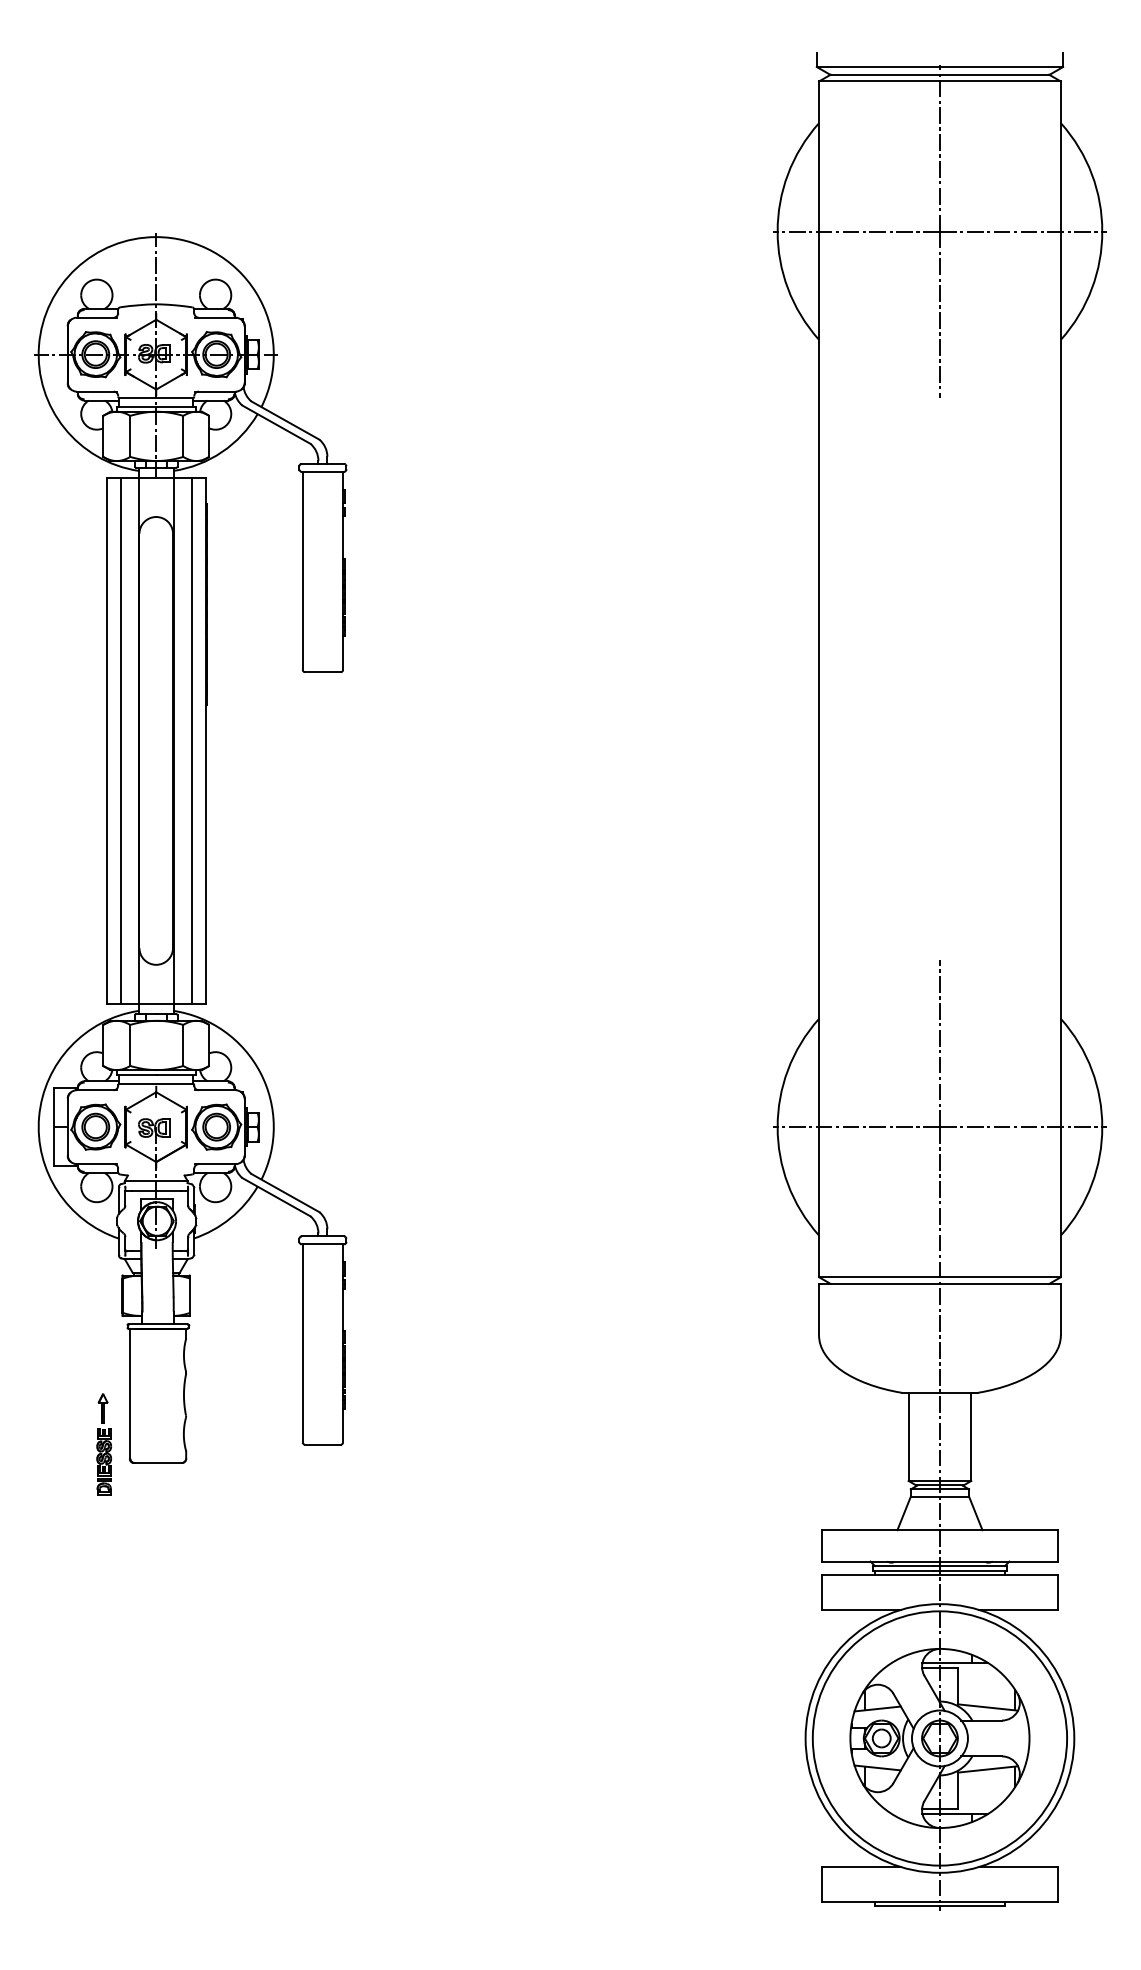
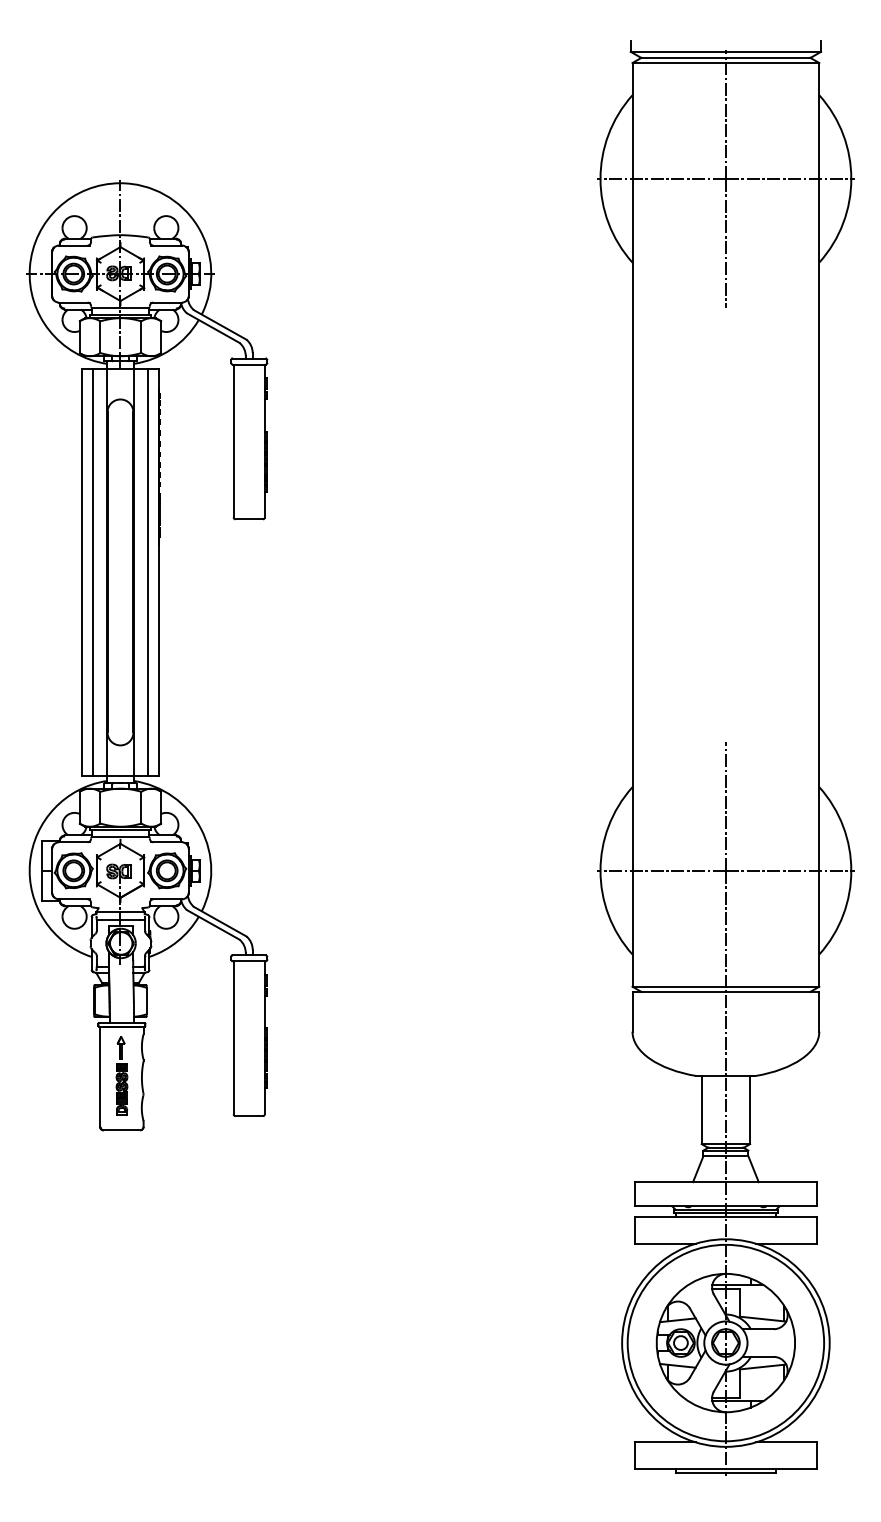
part: (103, 1444) -> (121, 1075), moved

